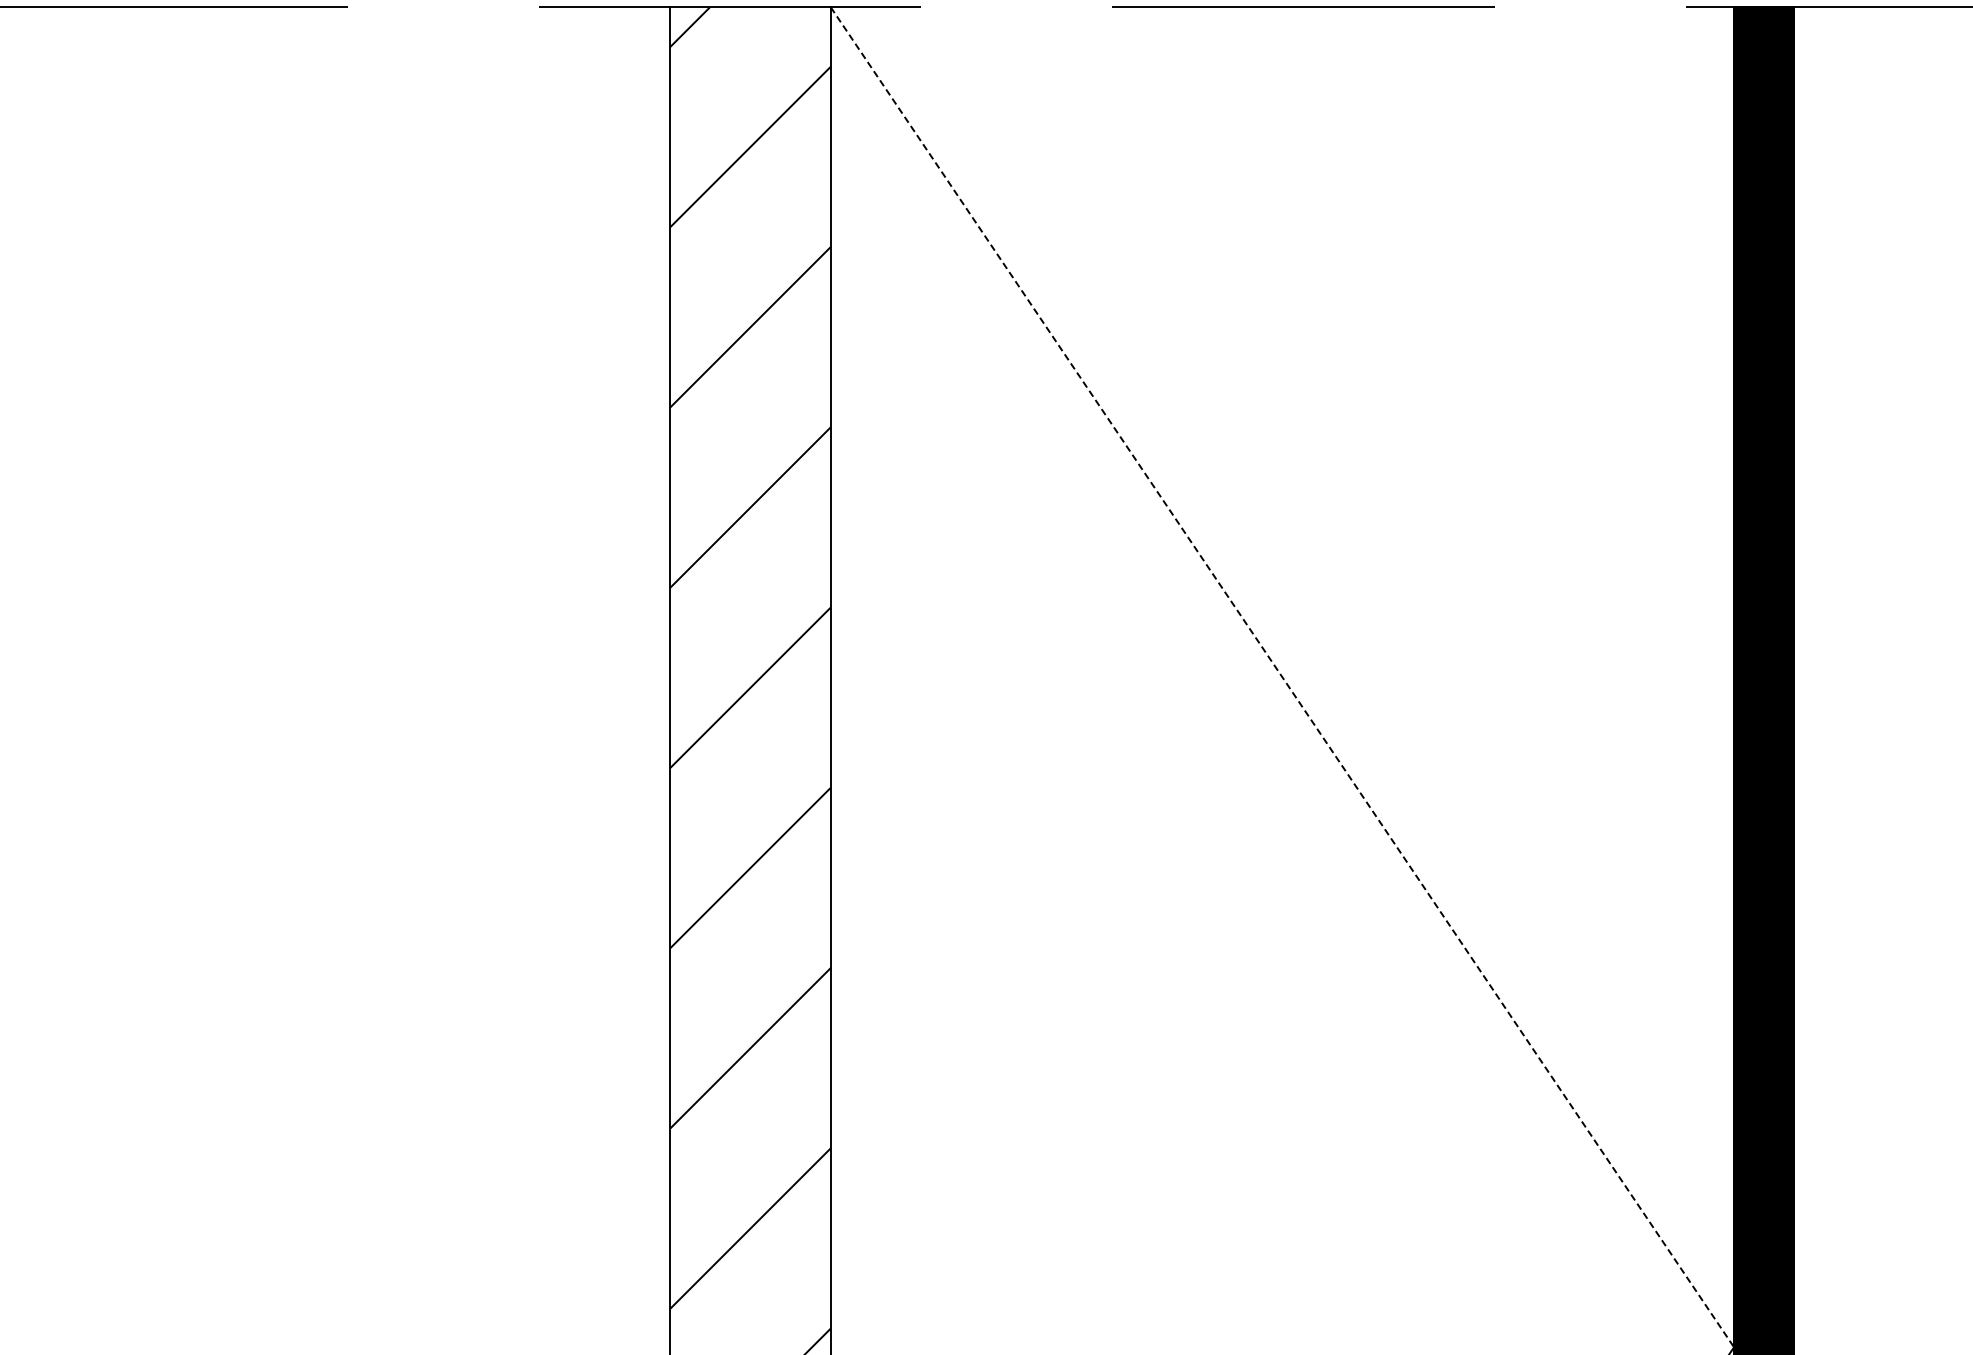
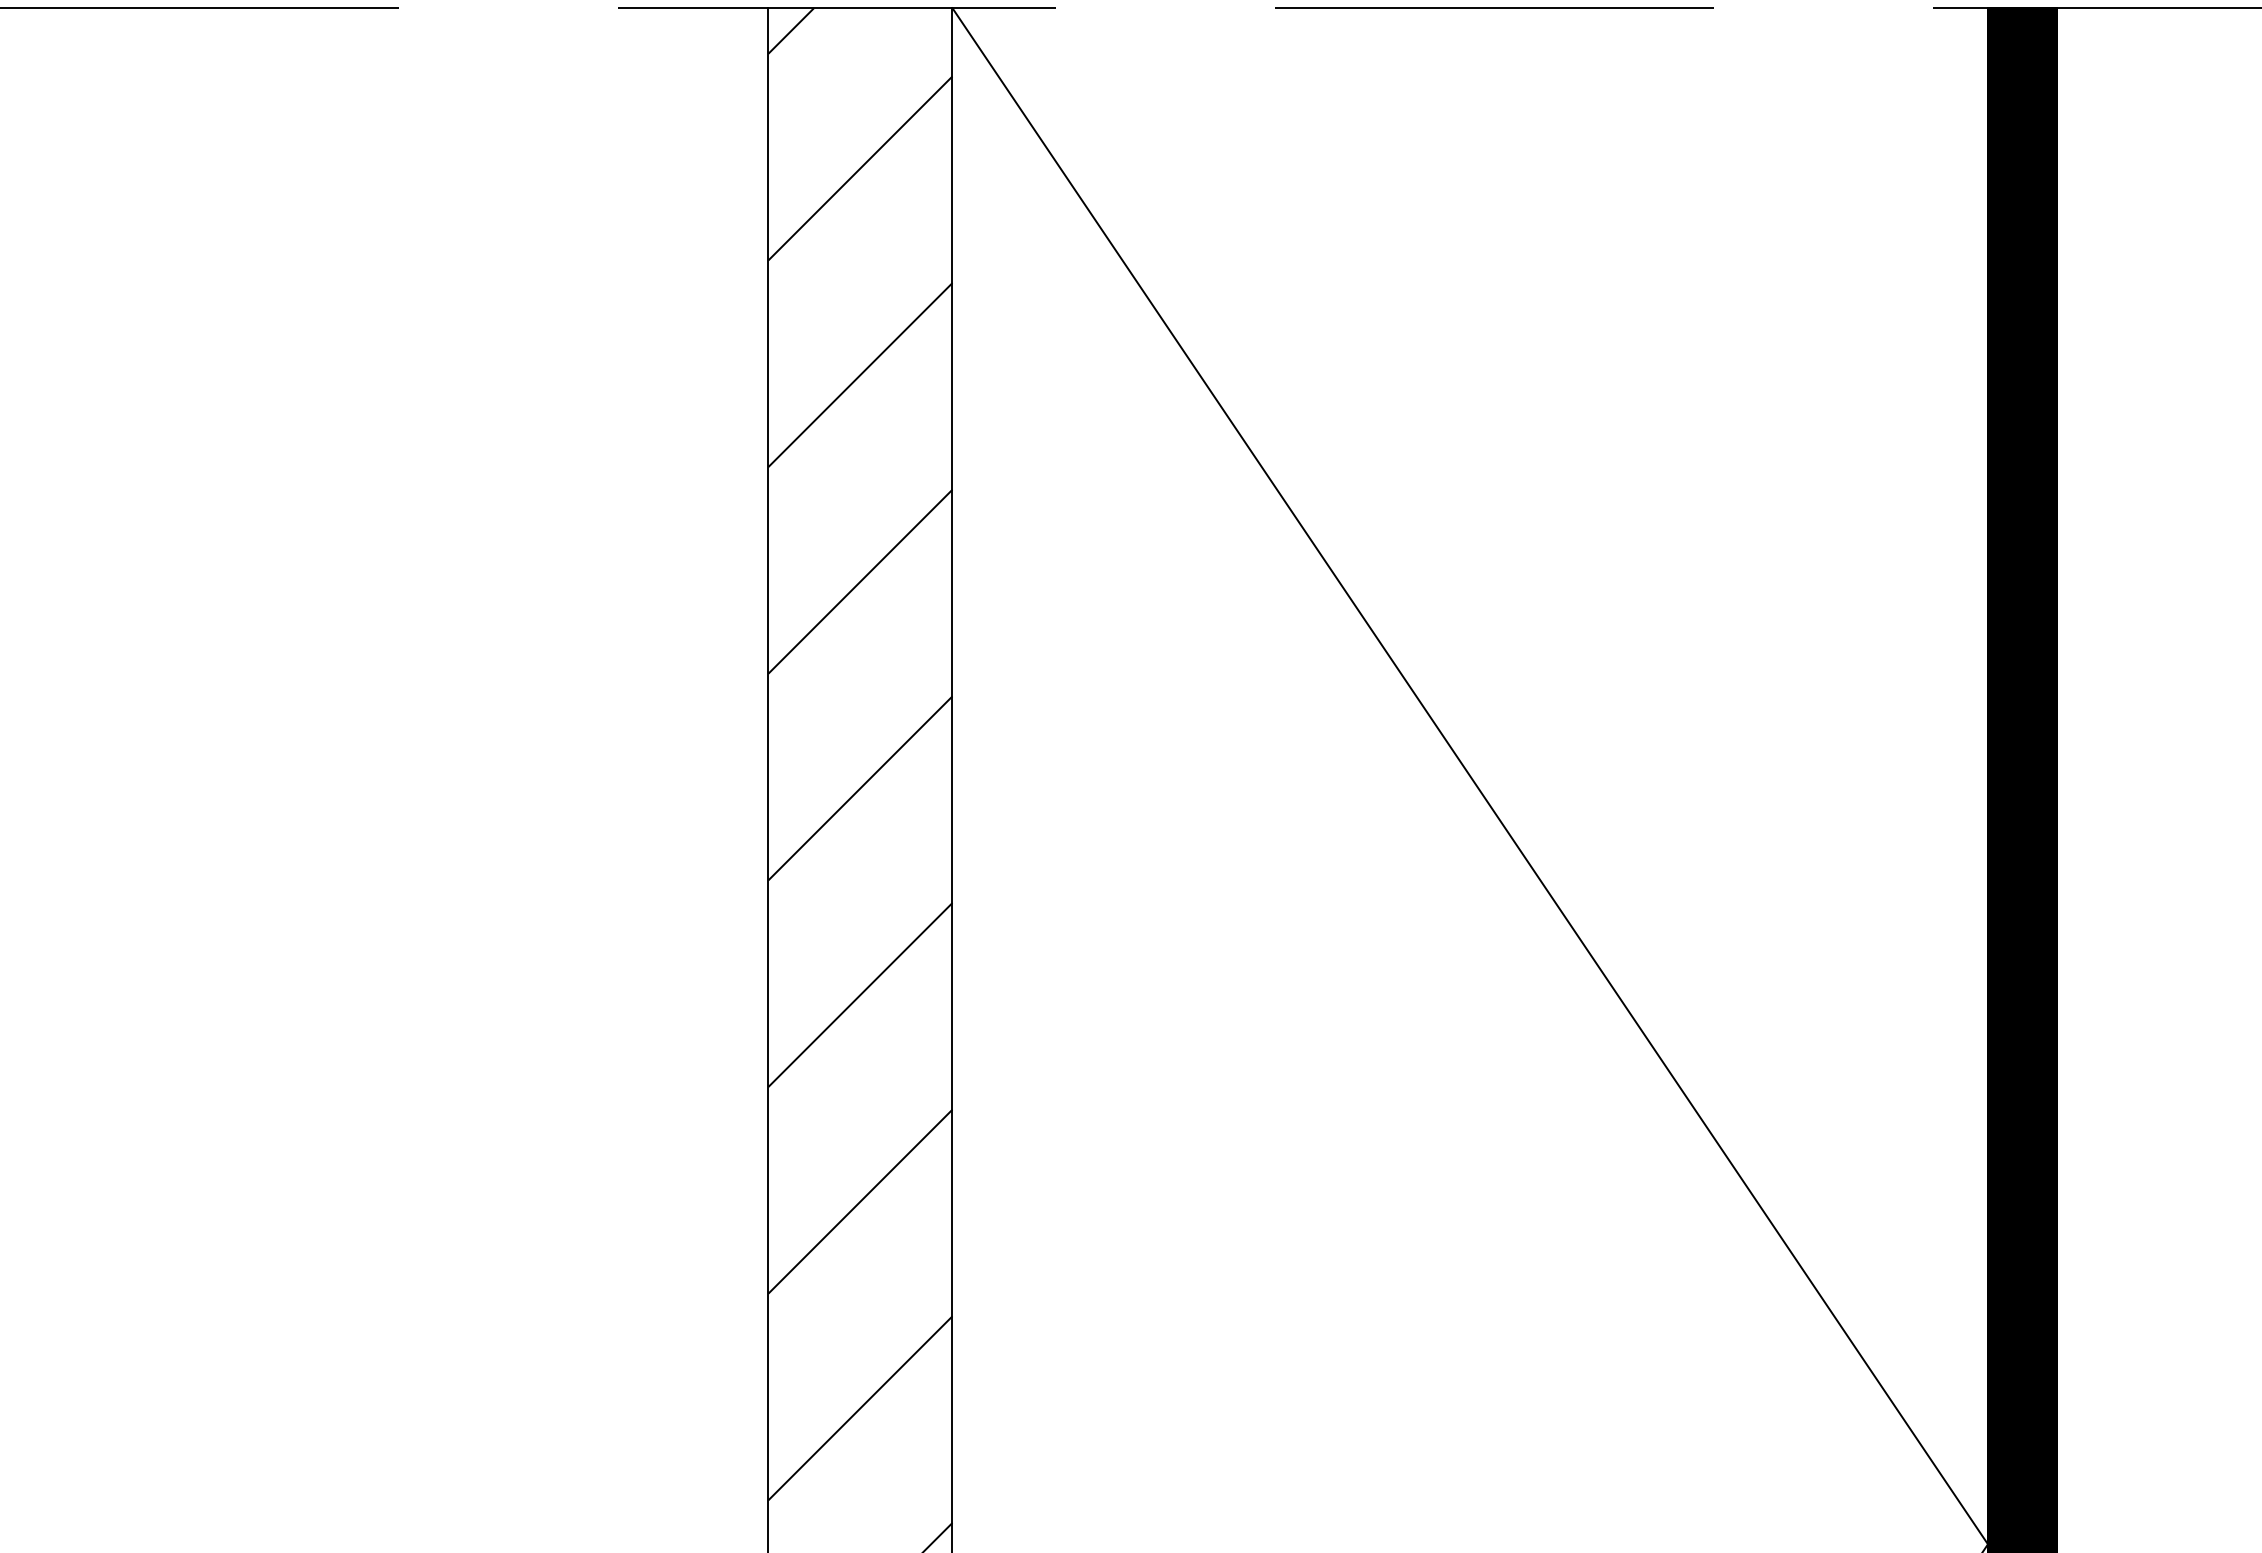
line: (1282, 677) -> (1470, 776), dashed -> solid

